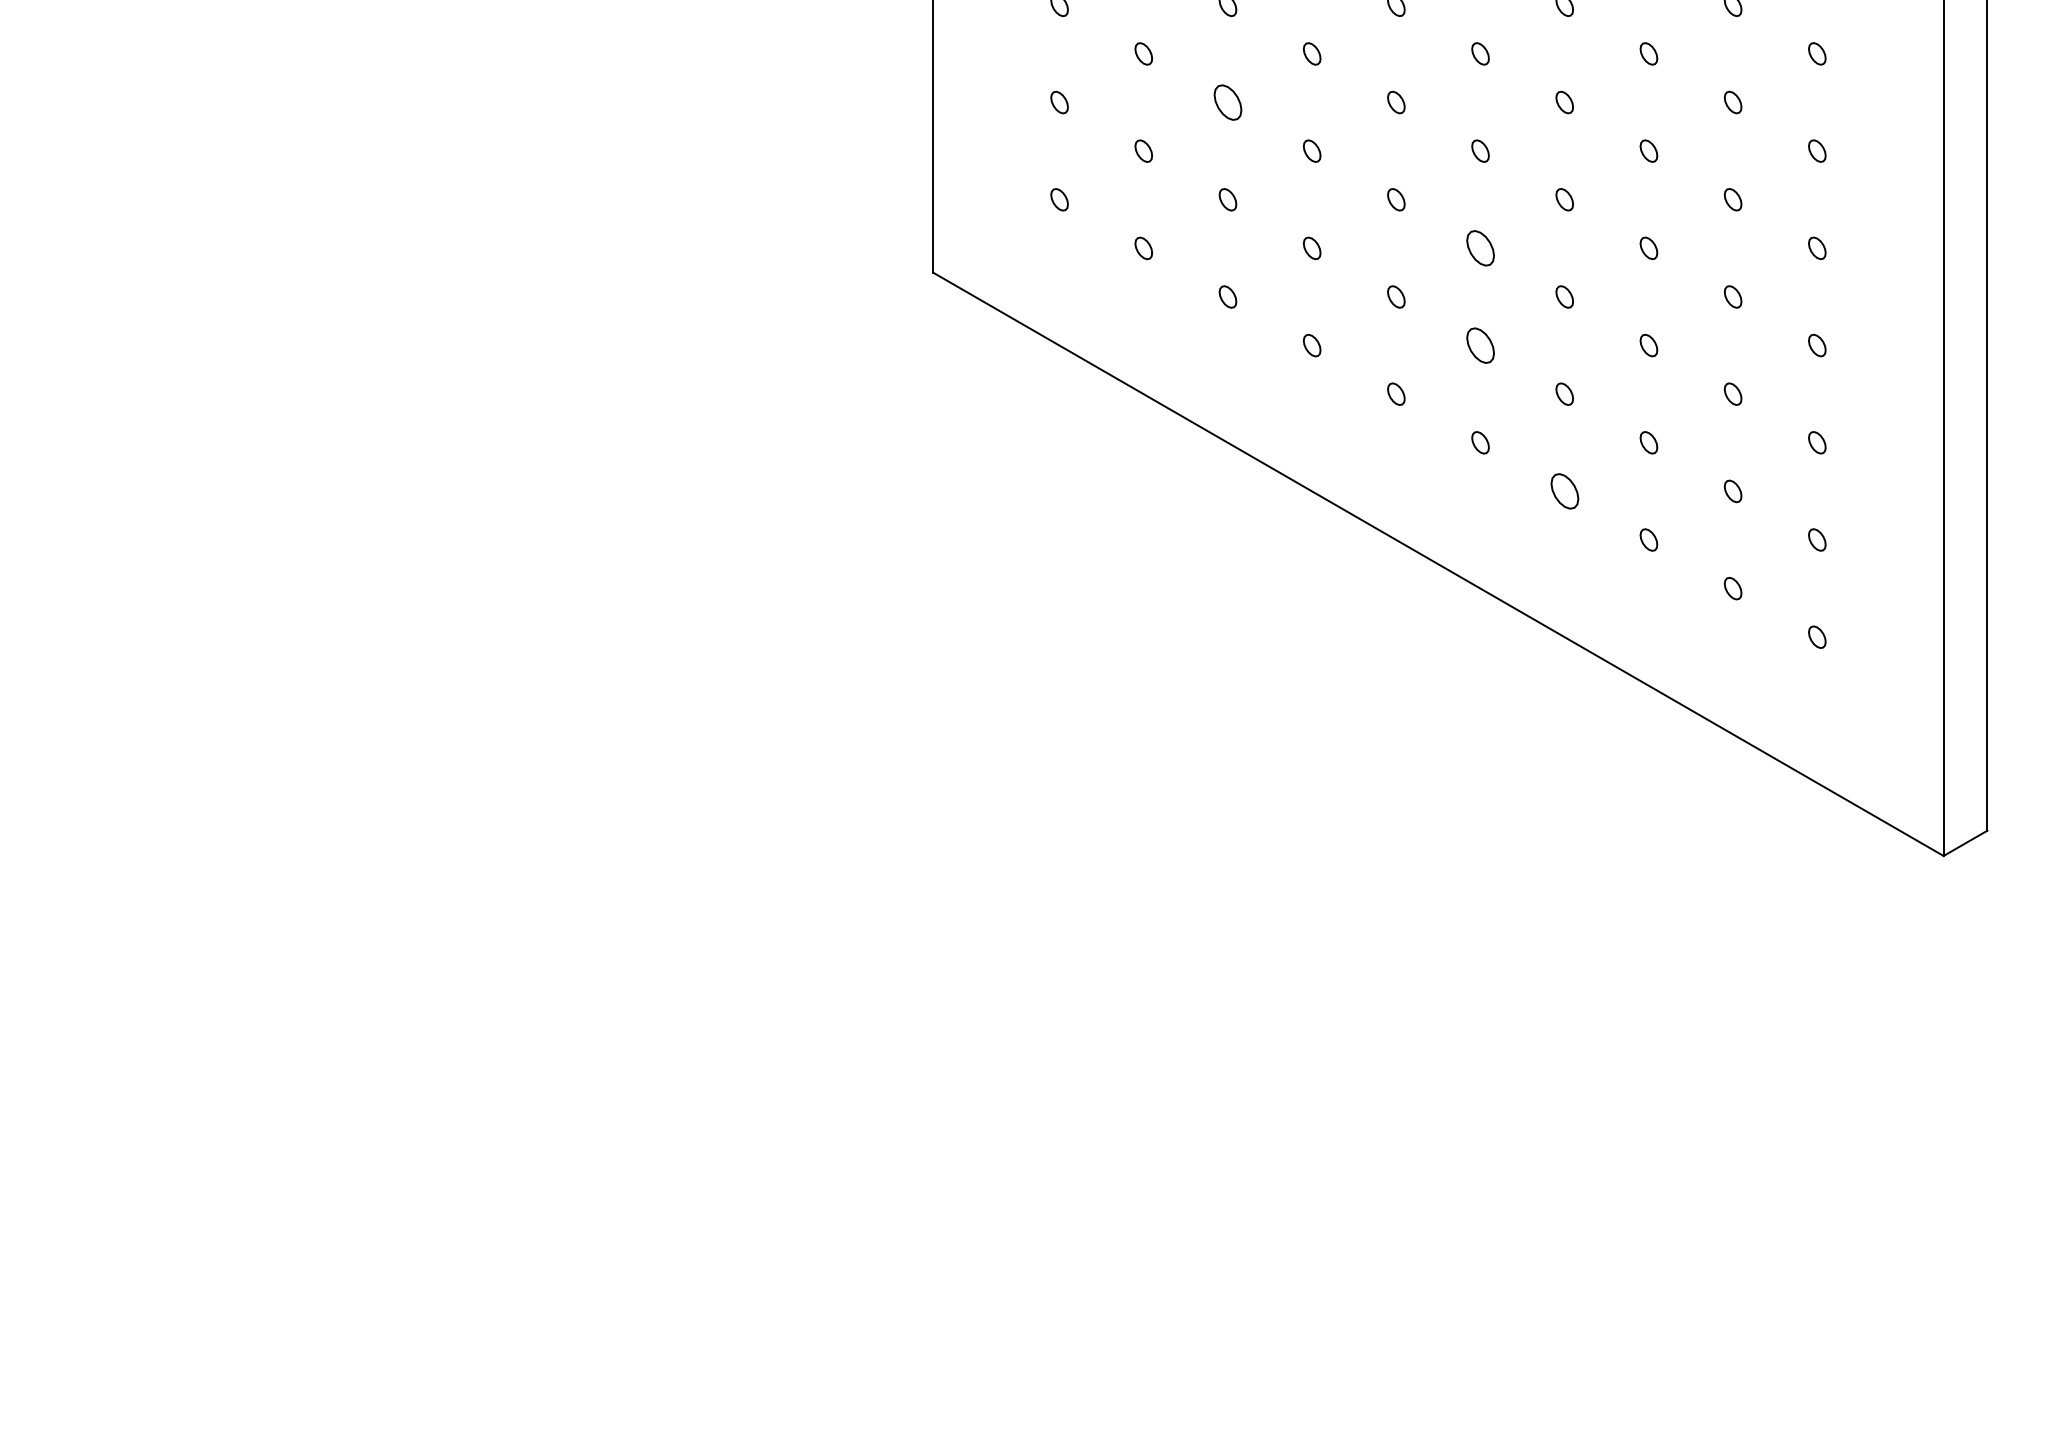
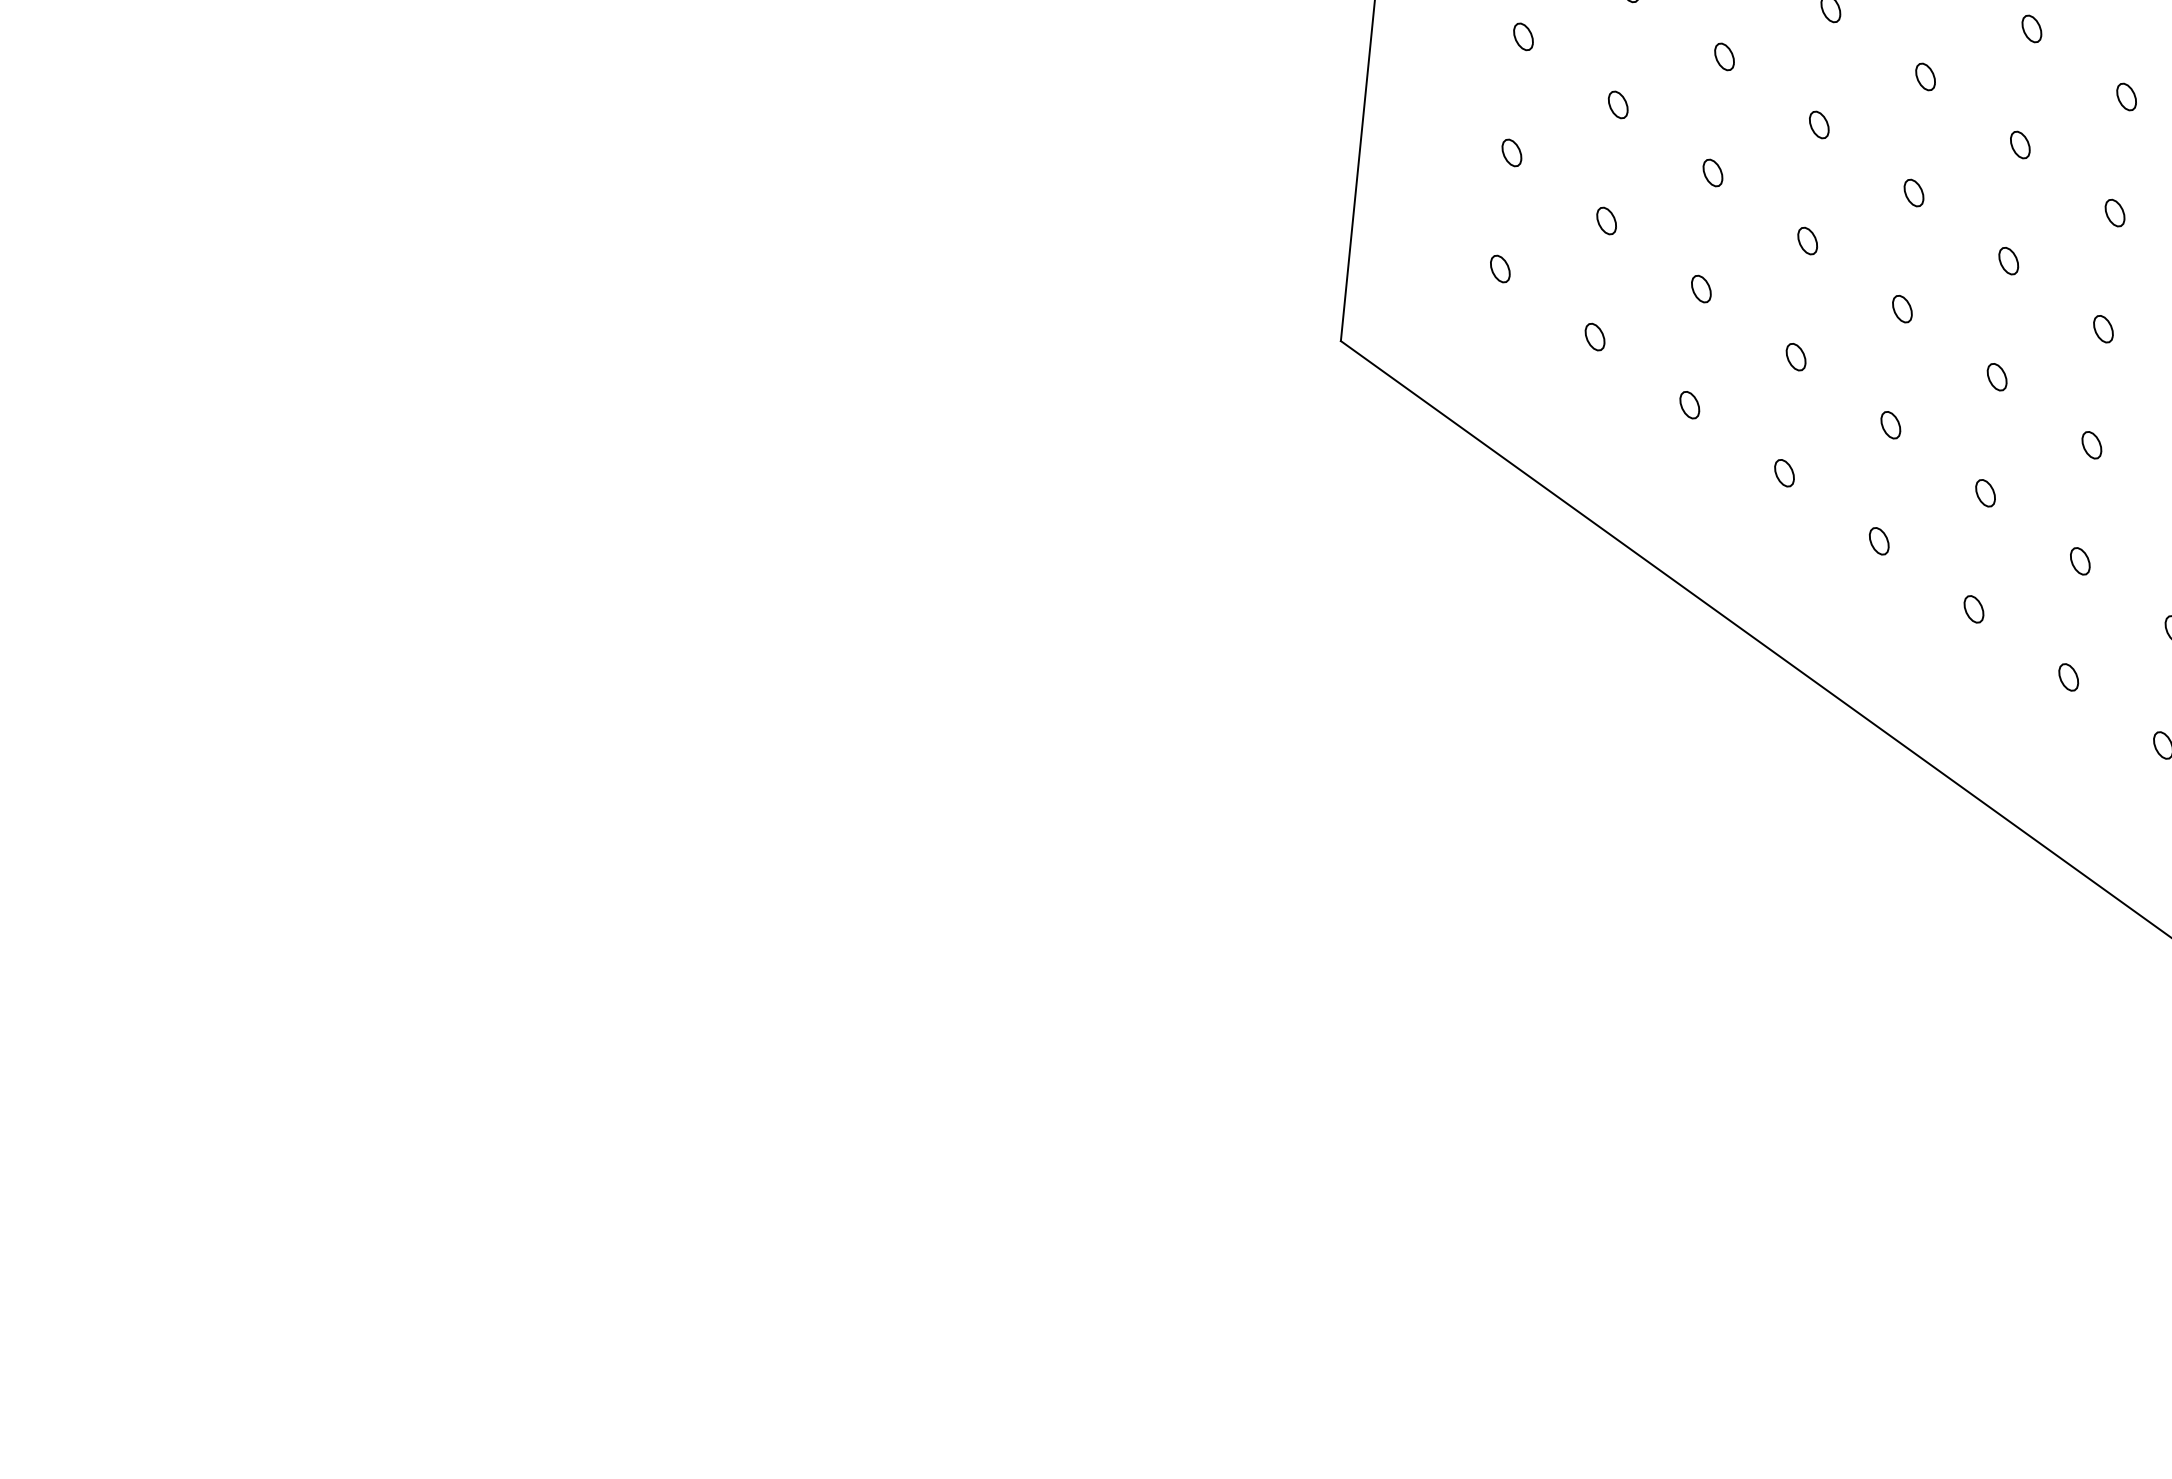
part: (1227, 102) -> (1712, 172), size x0.62
part: (1480, 248) -> (1997, 377), size x0.62
part: (1480, 345) -> (1985, 493), size x0.62
part: (1564, 491) -> (2068, 677), size x0.62

